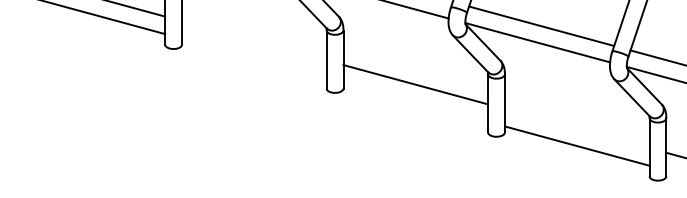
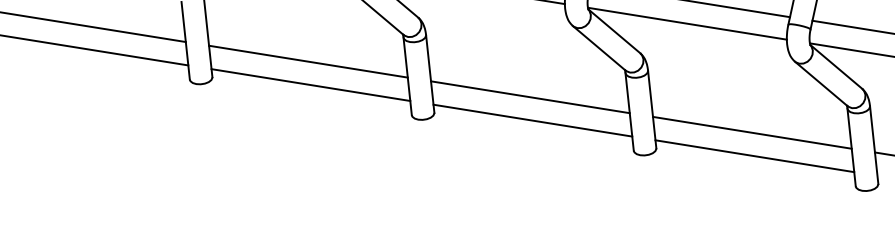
line: (254, 40) -> (308, 61), added
line: (254, 57) -> (311, 83), added
line: (415, 101) -> (532, 119), added
line: (576, 128) -> (751, 132), added

